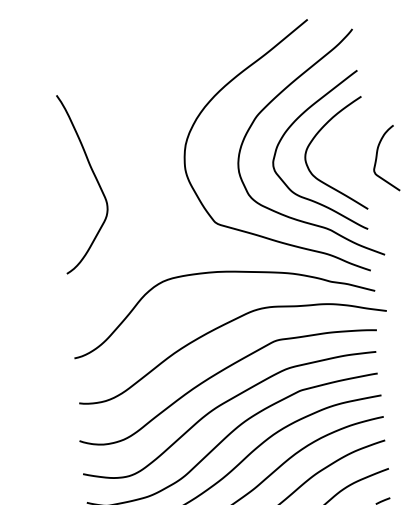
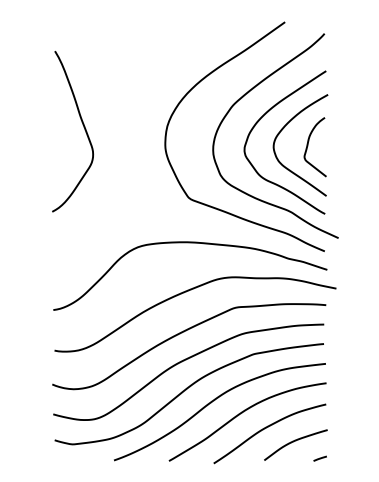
curve: (377, 158) -> (308, 146), moved
curve: (94, 177) -> (83, 127), moved

